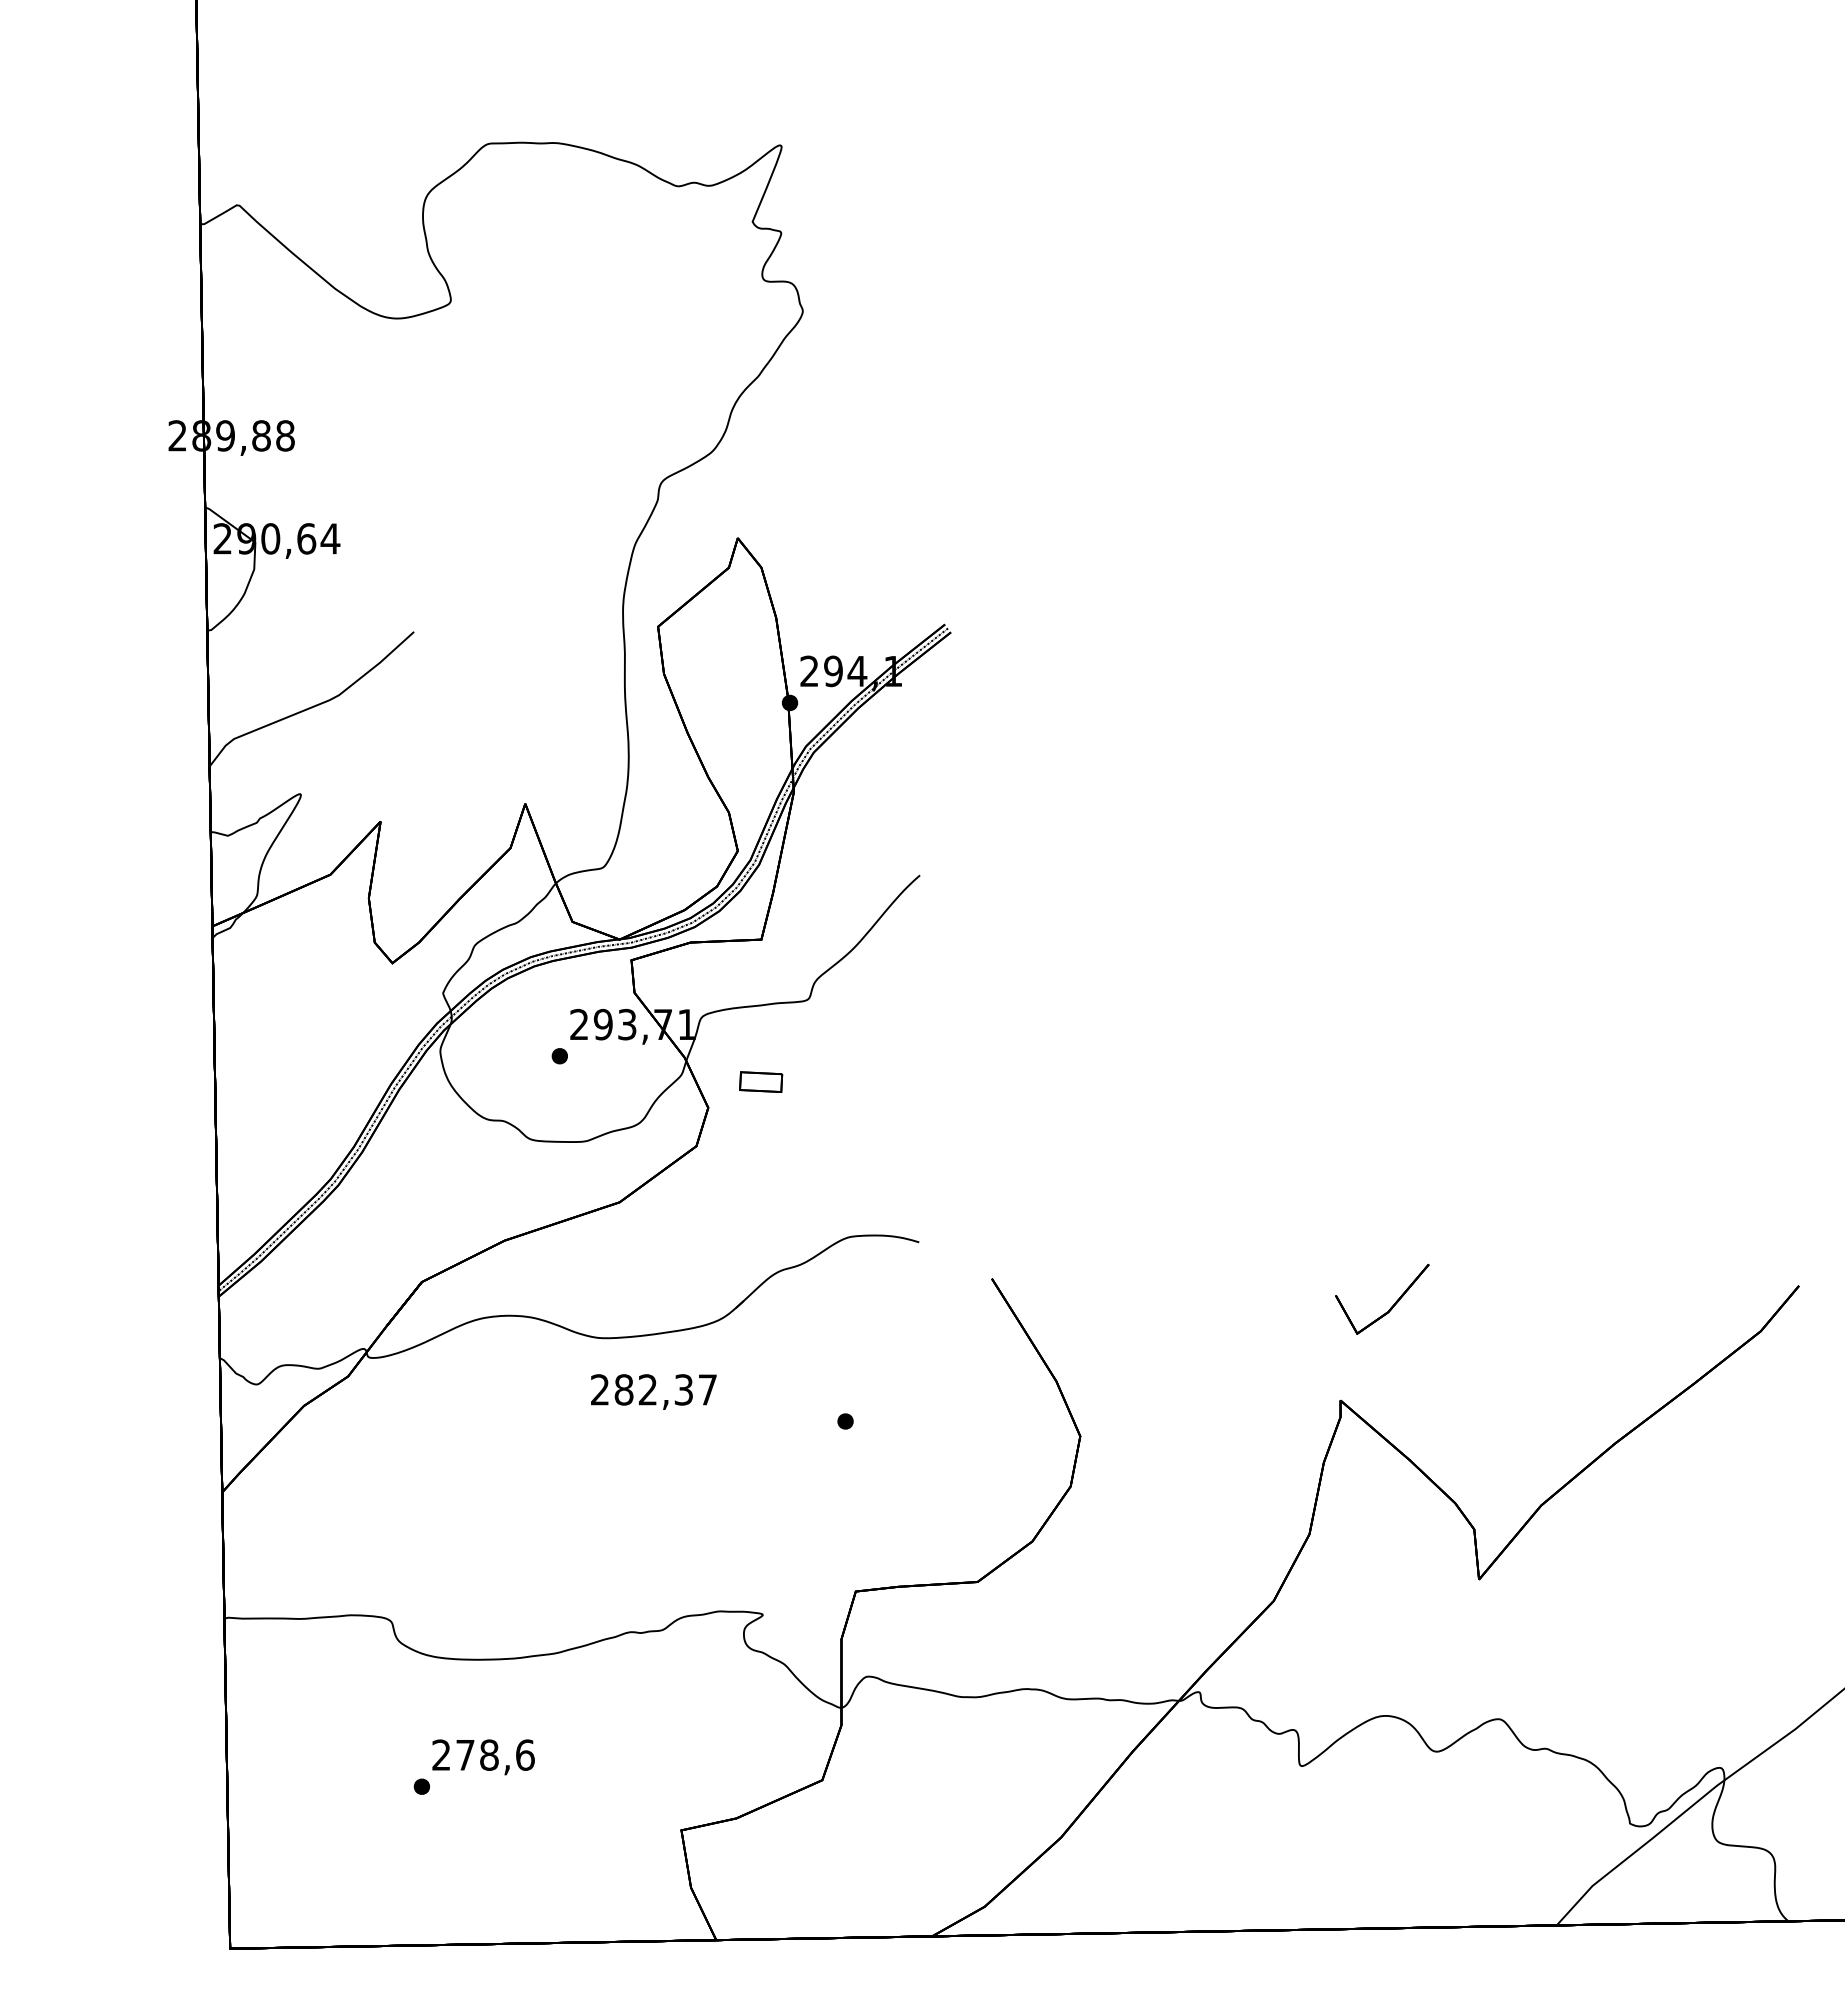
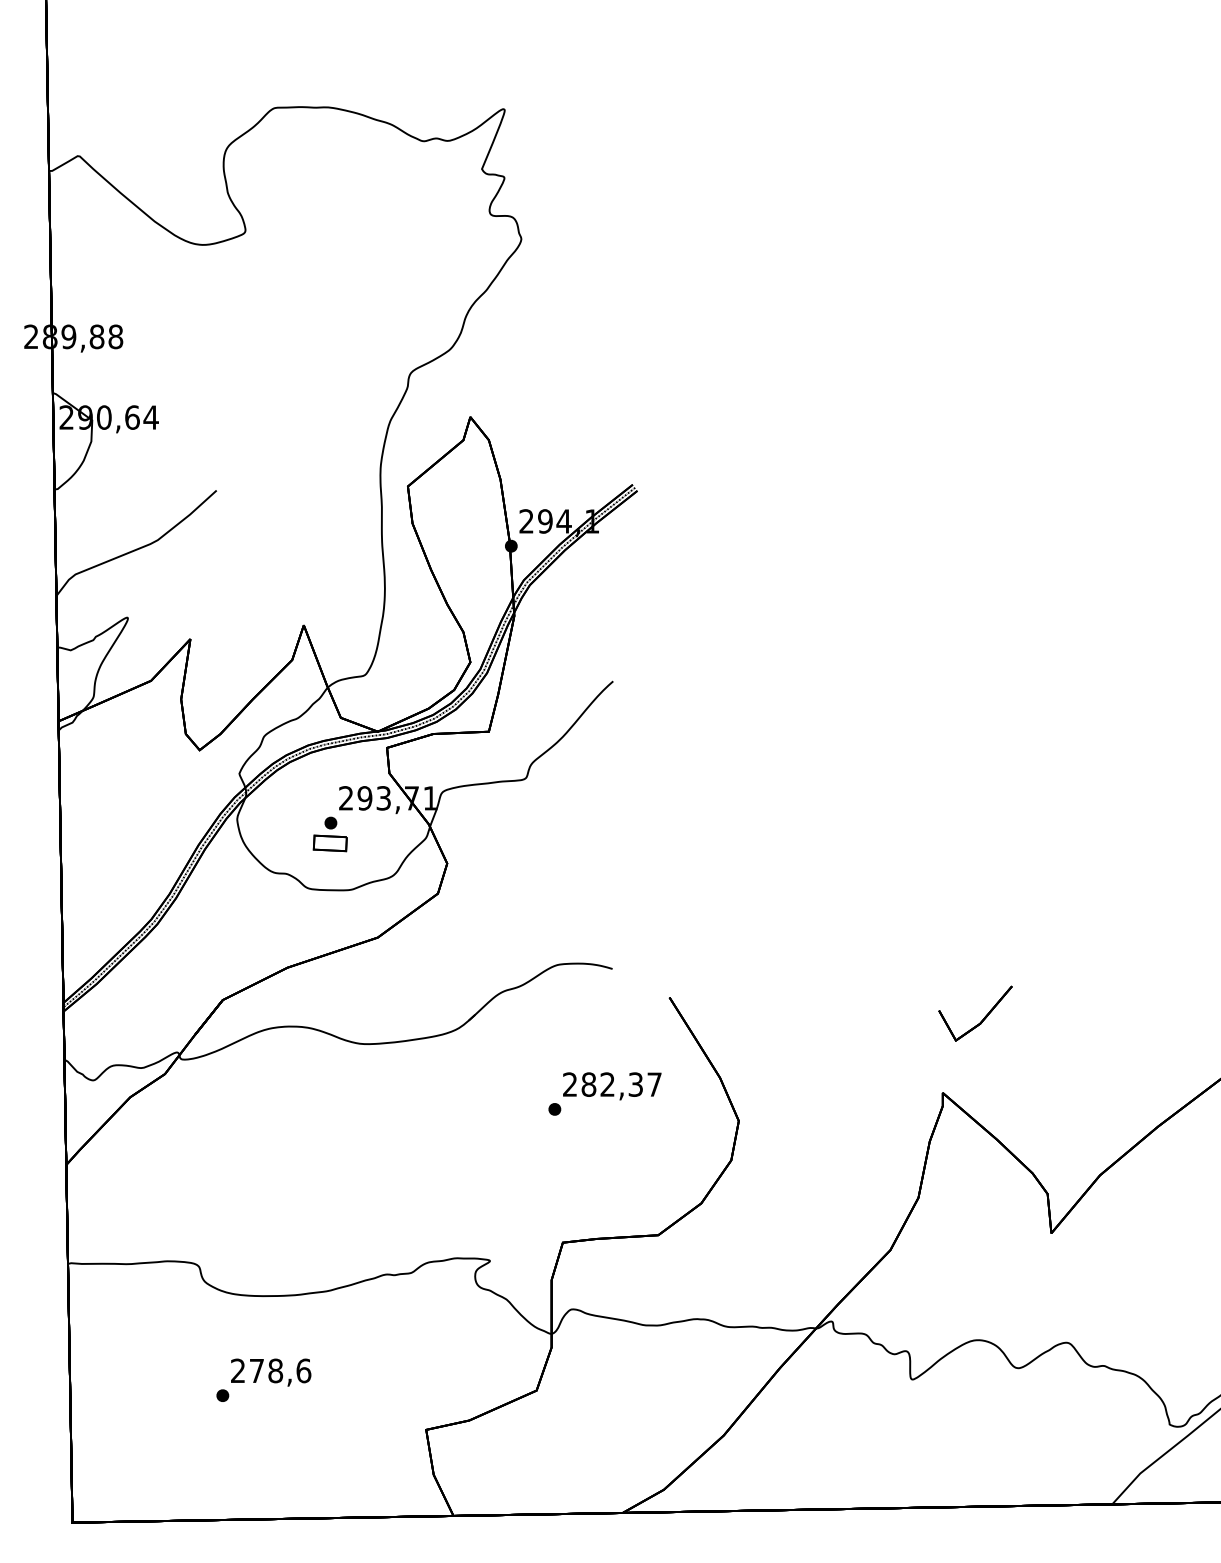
part: (761, 1081) -> (330, 842), moved
text: (653, 1391) -> (612, 1085), moved

